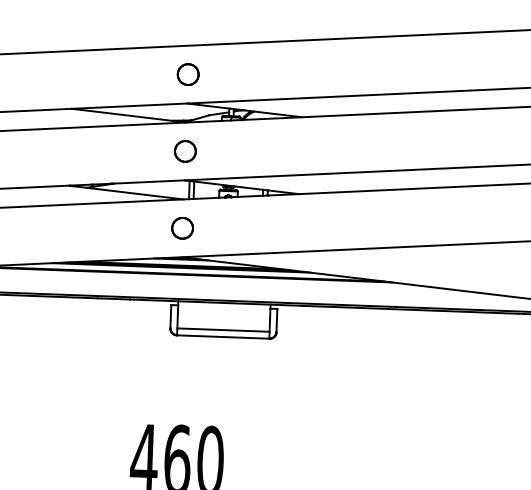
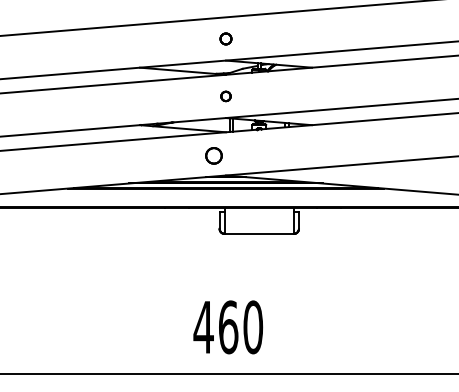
part: (187, 73) -> (225, 38), size x0.7
part: (184, 151) -> (225, 96), size x0.6
part: (181, 227) -> (213, 155), moved
line: (222, 329) -> (258, 228), removed

